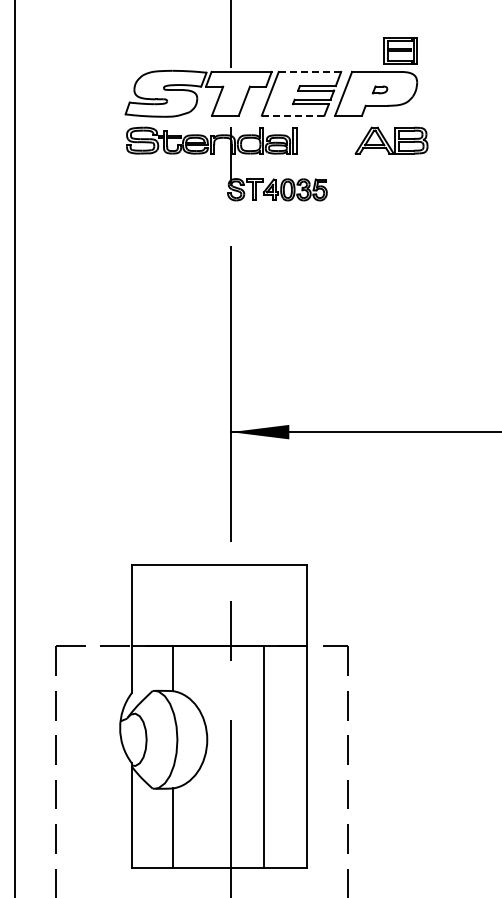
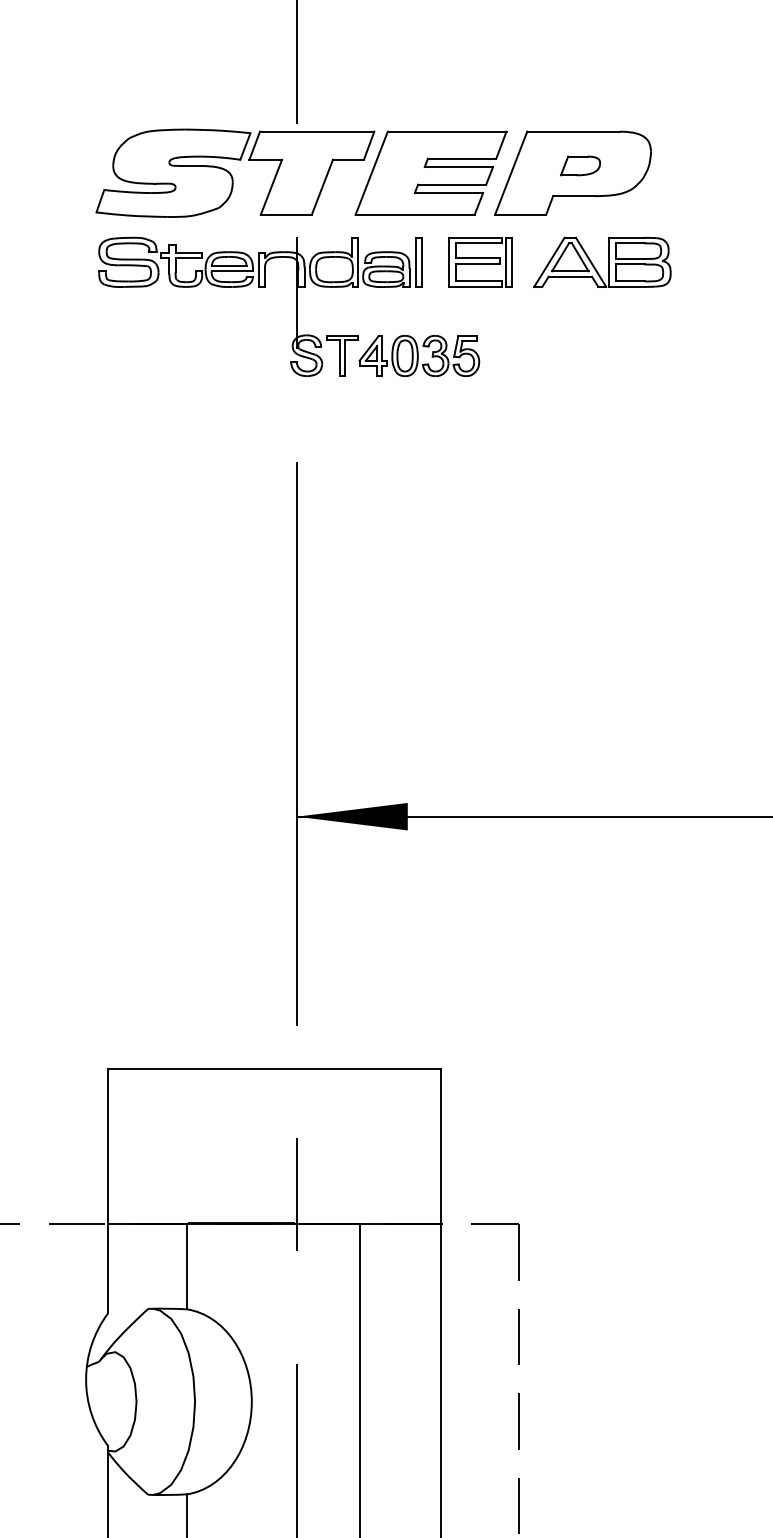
part: (400, 50) -> (480, 262), moved
line: (310, 71) -> (448, 130), dashed -> solid
part: (379, 89) -> (579, 165), size x1.43
line: (292, 115) -> (413, 214), dashed -> solid

